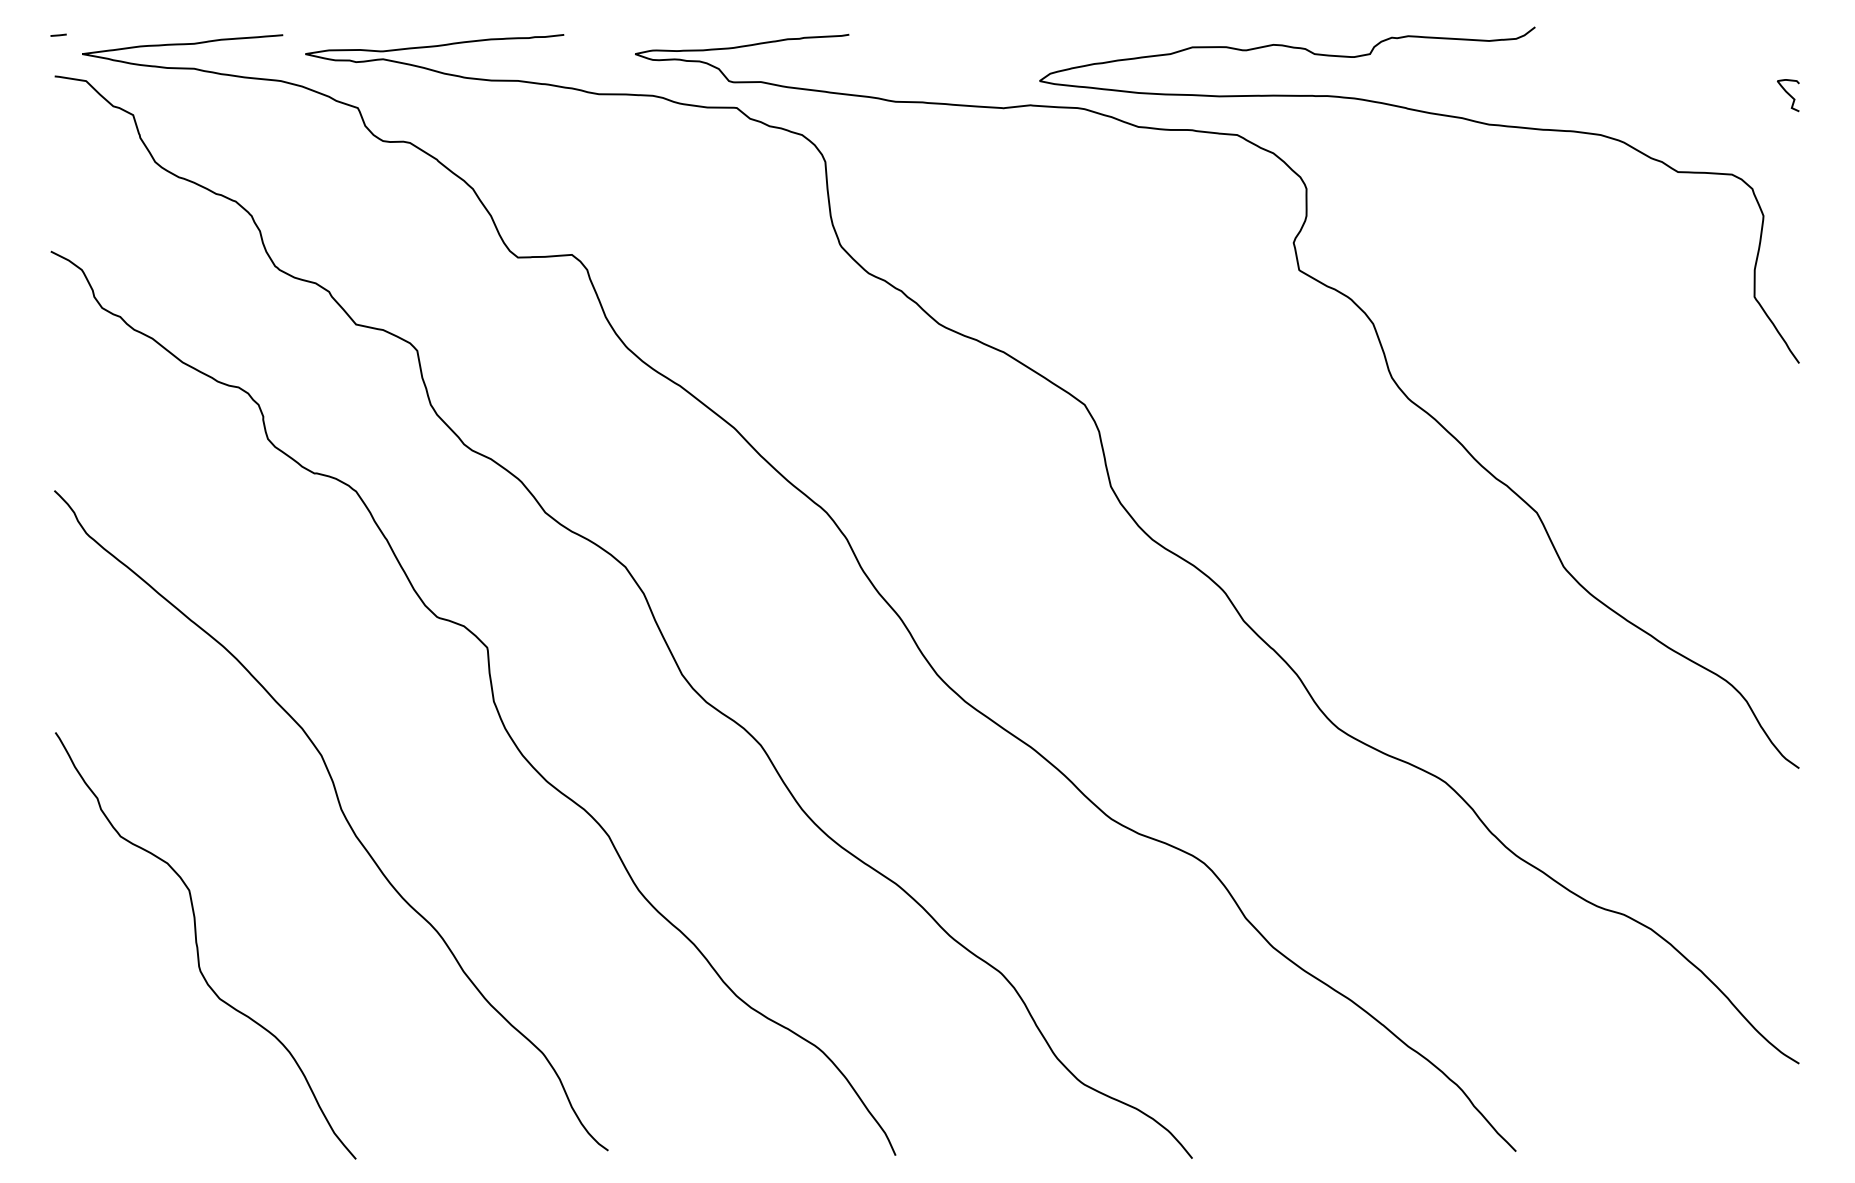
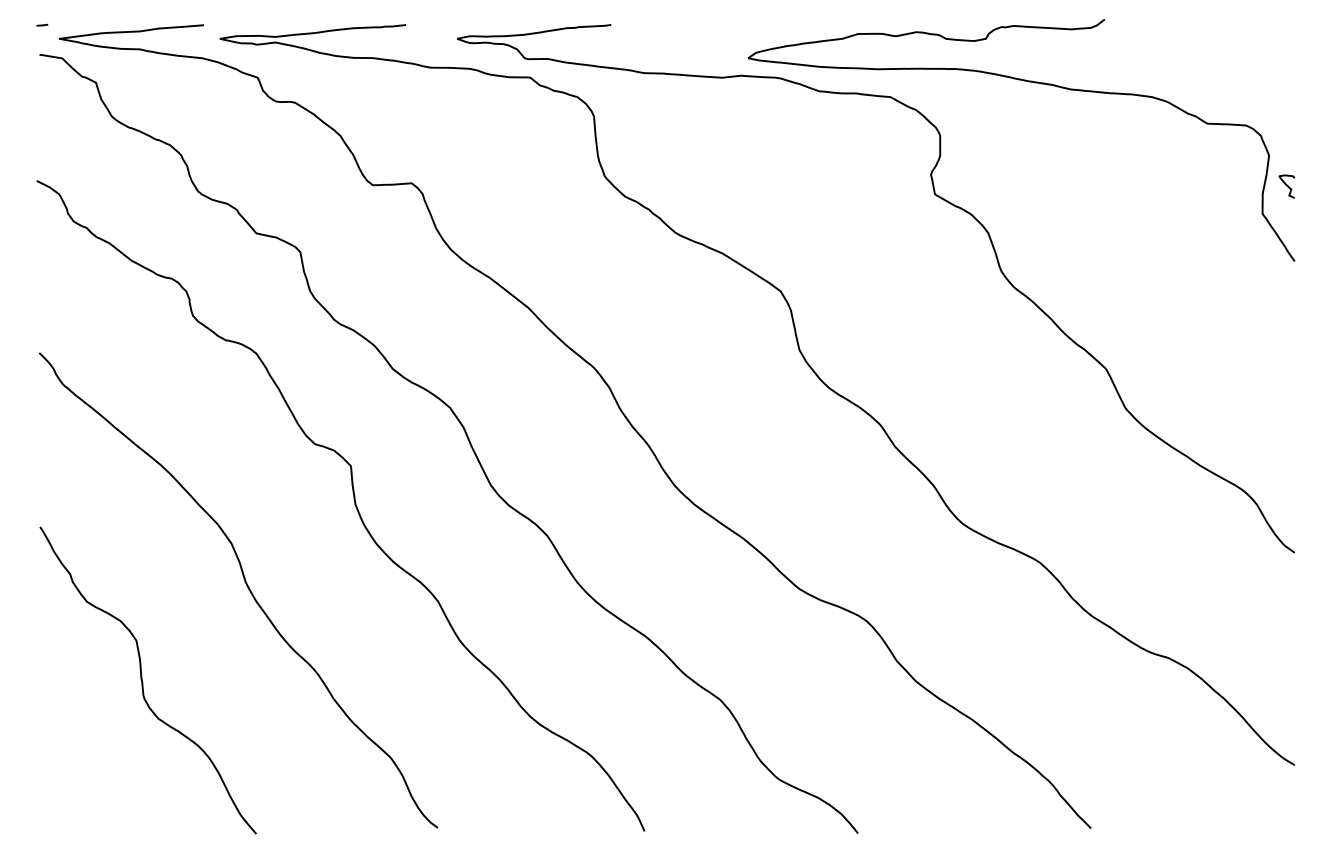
curve: (1788, 95) -> (1286, 186), moved

